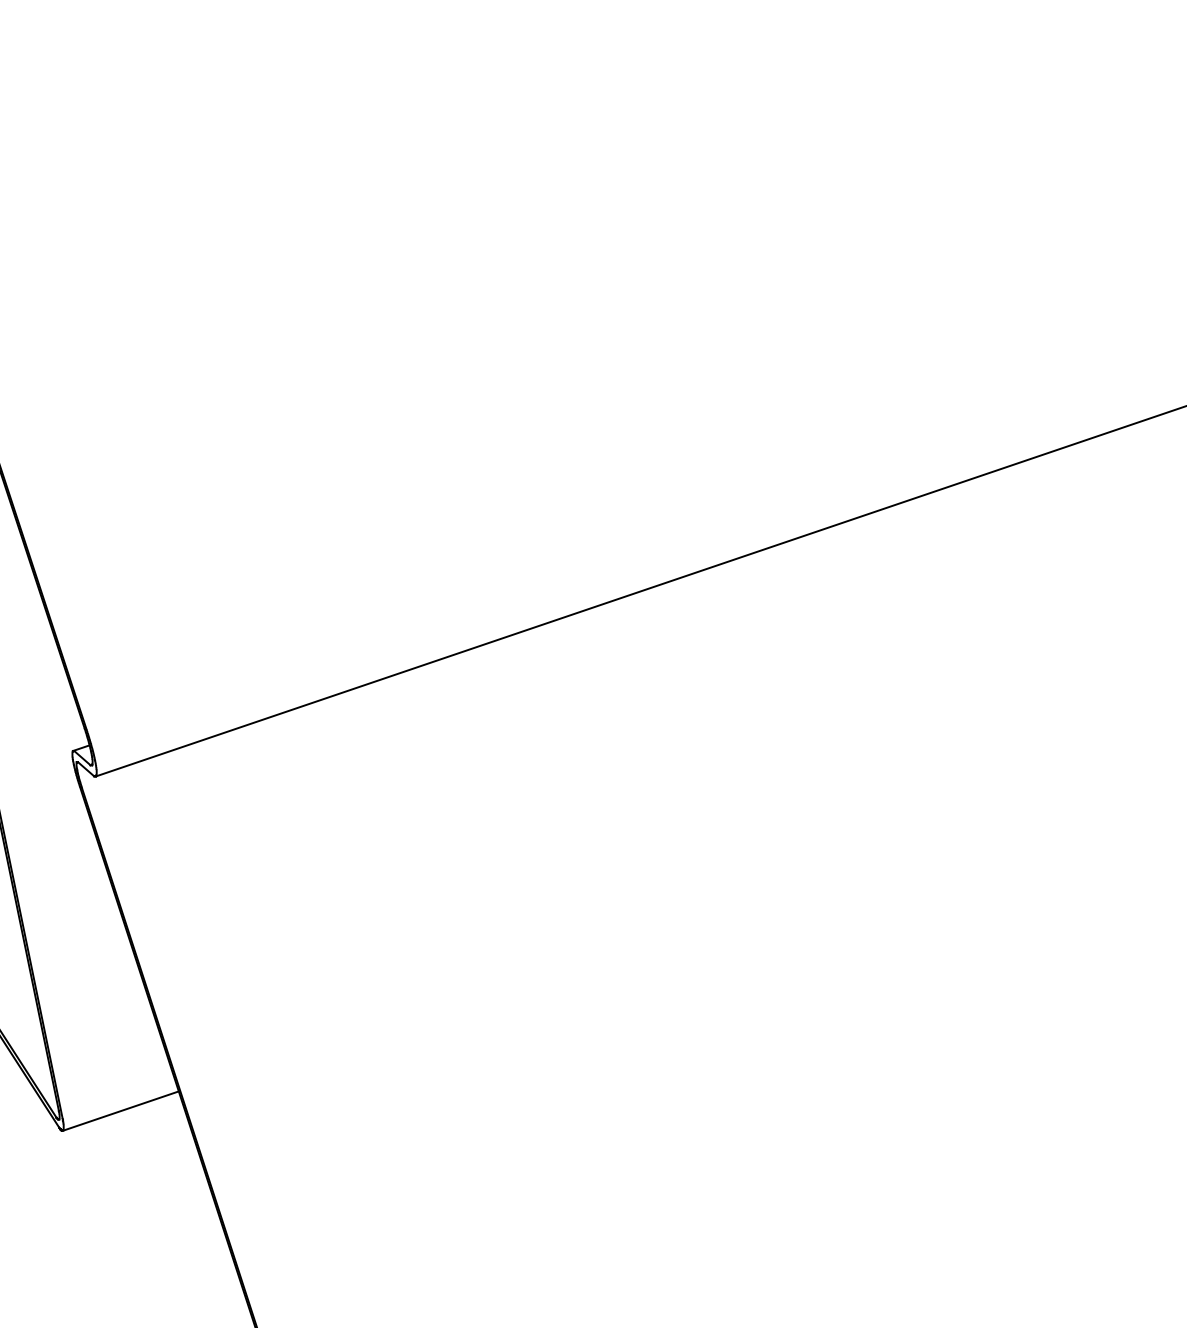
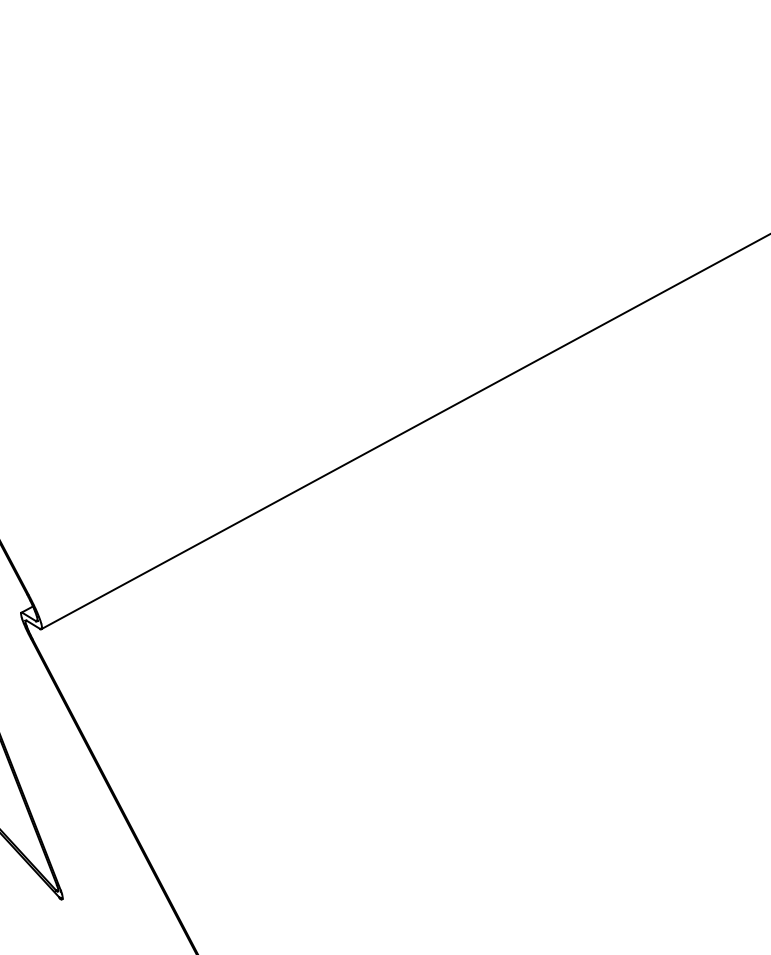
line: (120, 1110) -> (103, 876), removed

